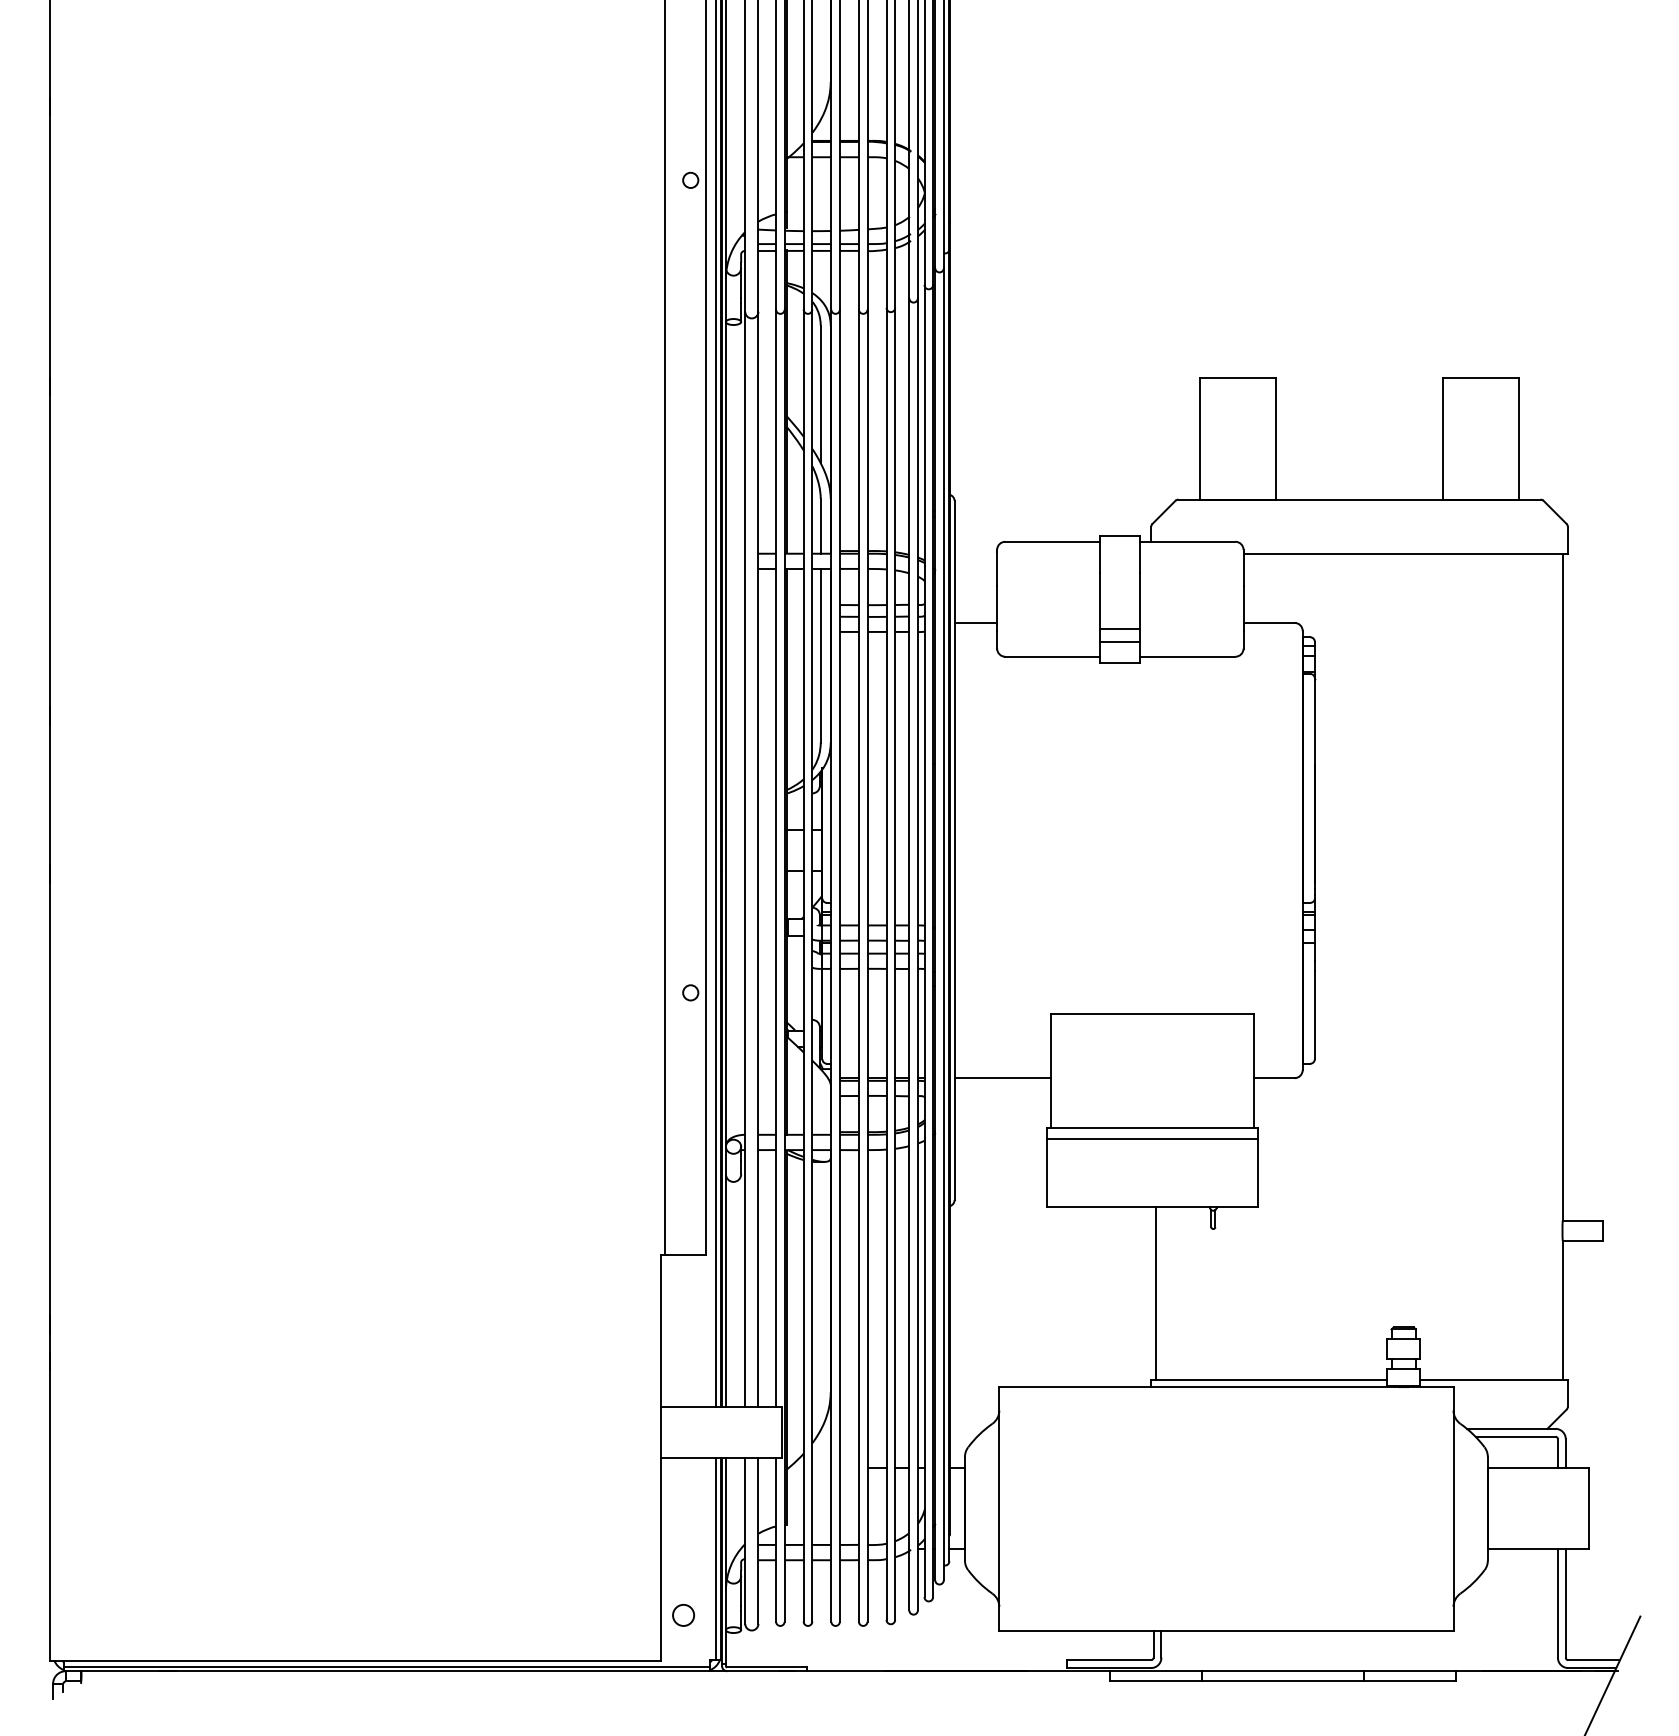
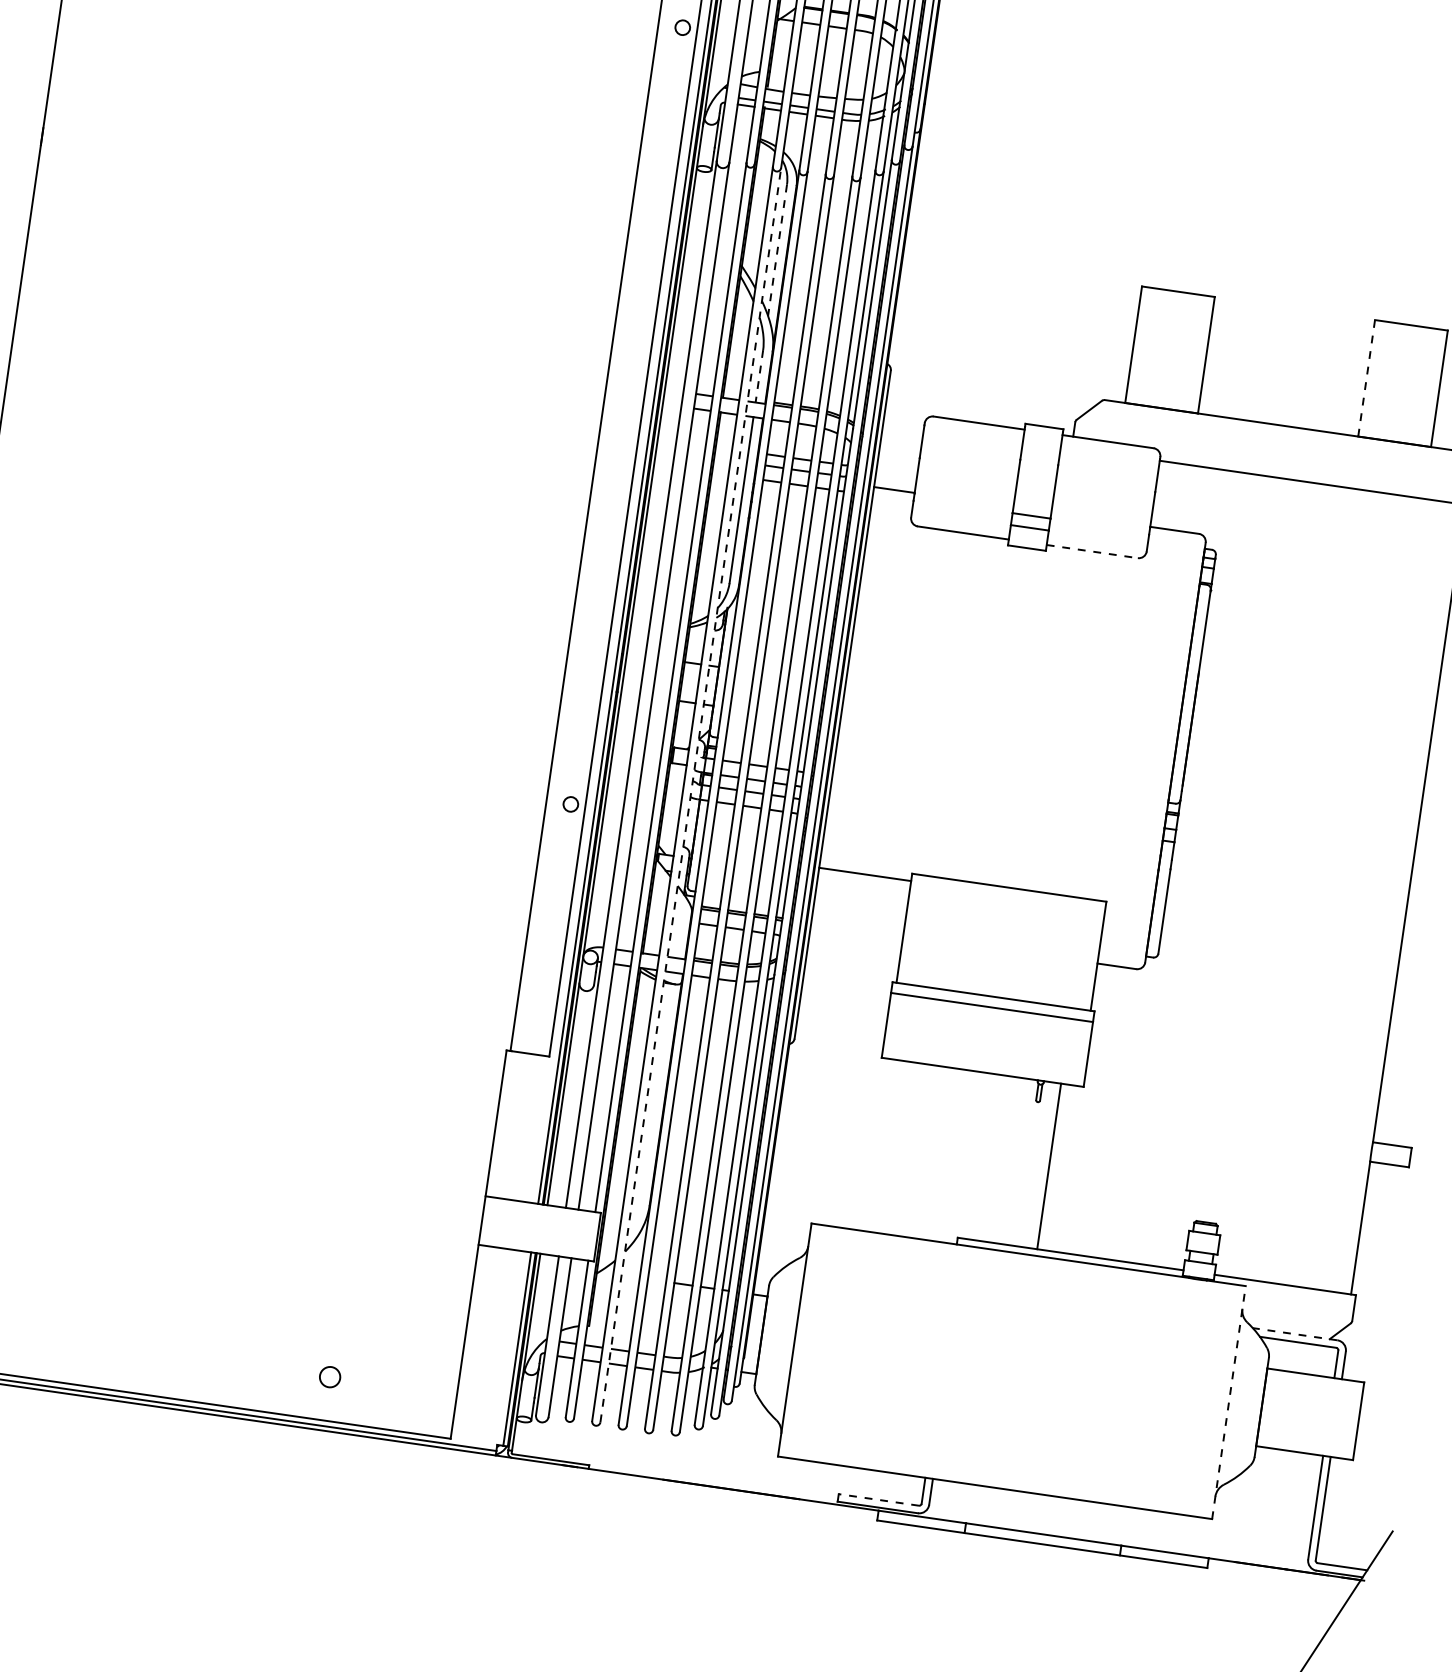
line: (820, 394) -> (777, 250), solid -> dashed
line: (1443, 438) -> (1366, 378), solid -> dashed
line: (820, 526) -> (759, 376), solid -> dashed
line: (1187, 656) -> (1092, 551), solid -> dashed
line: (812, 965) -> (691, 795), solid -> dashed
line: (1002, 1078) -> (864, 874), moved
line: (1156, 1292) -> (1049, 1165), moved
line: (1510, 1428) -> (1294, 1333), solid -> dashed
line: (1453, 1508) -> (1228, 1402), solid -> dashed
circle: (683, 1615) -> (329, 1377), moved
line: (1109, 1660) -> (879, 1500), solid -> dashed

